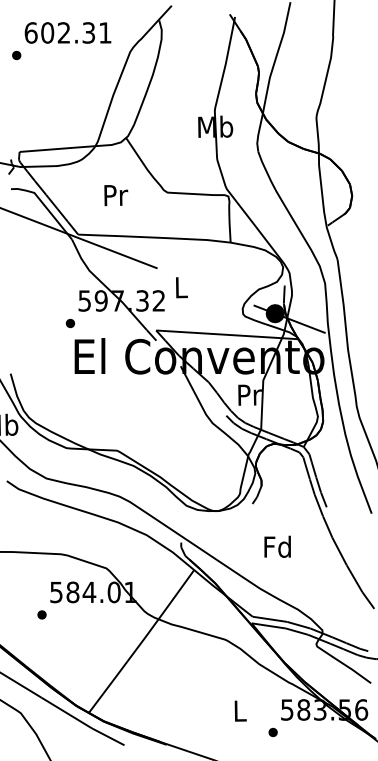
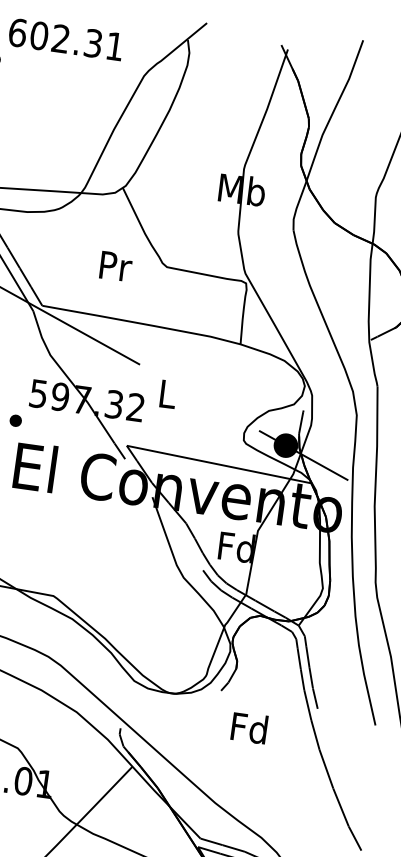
text: (116, 195) -> (116, 266), moved
text: (248, 394) -> (235, 546), Pr -> Fd
text: (277, 546) -> (249, 727), moved

